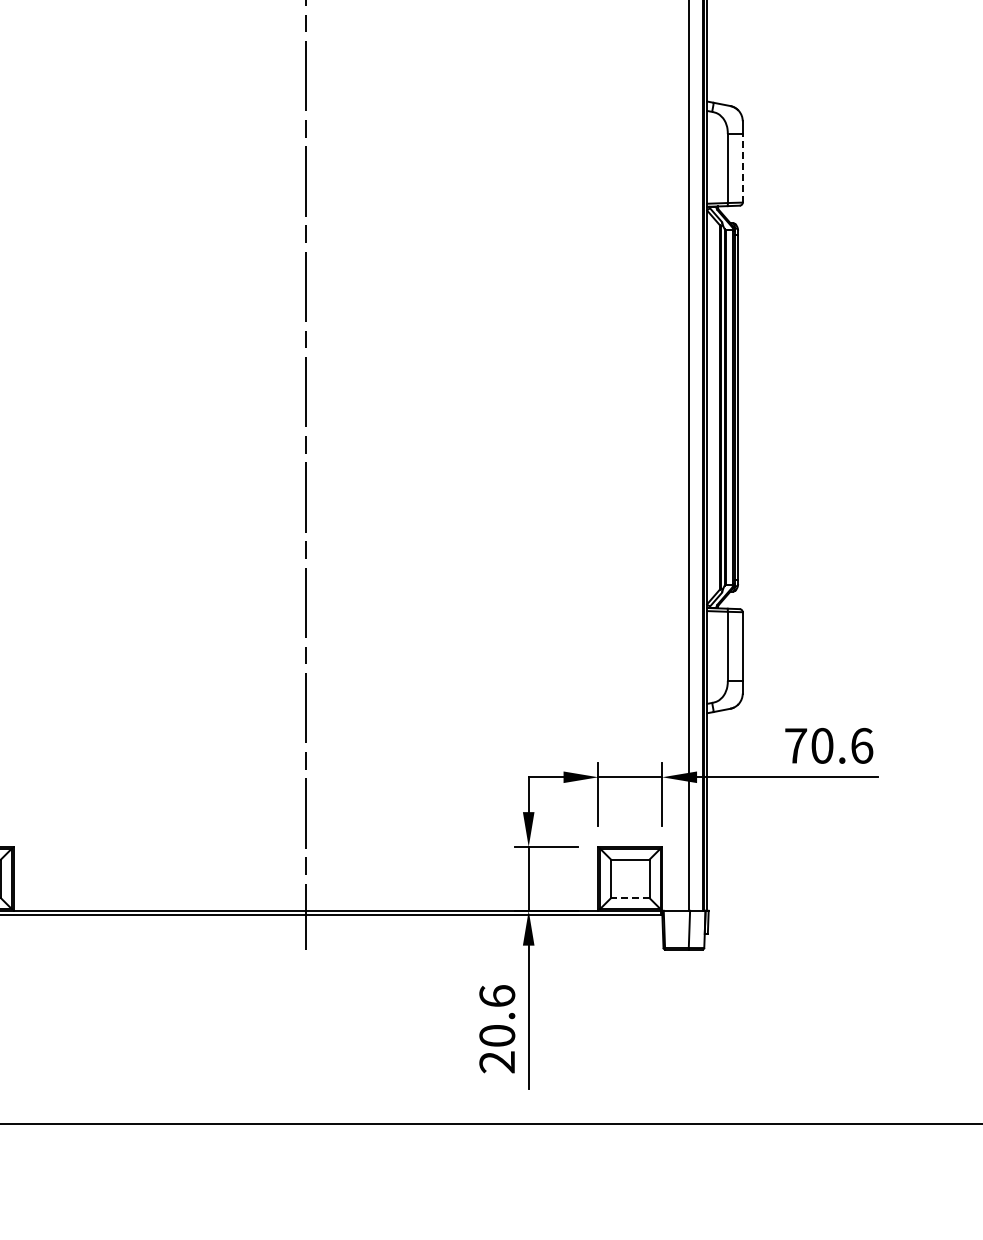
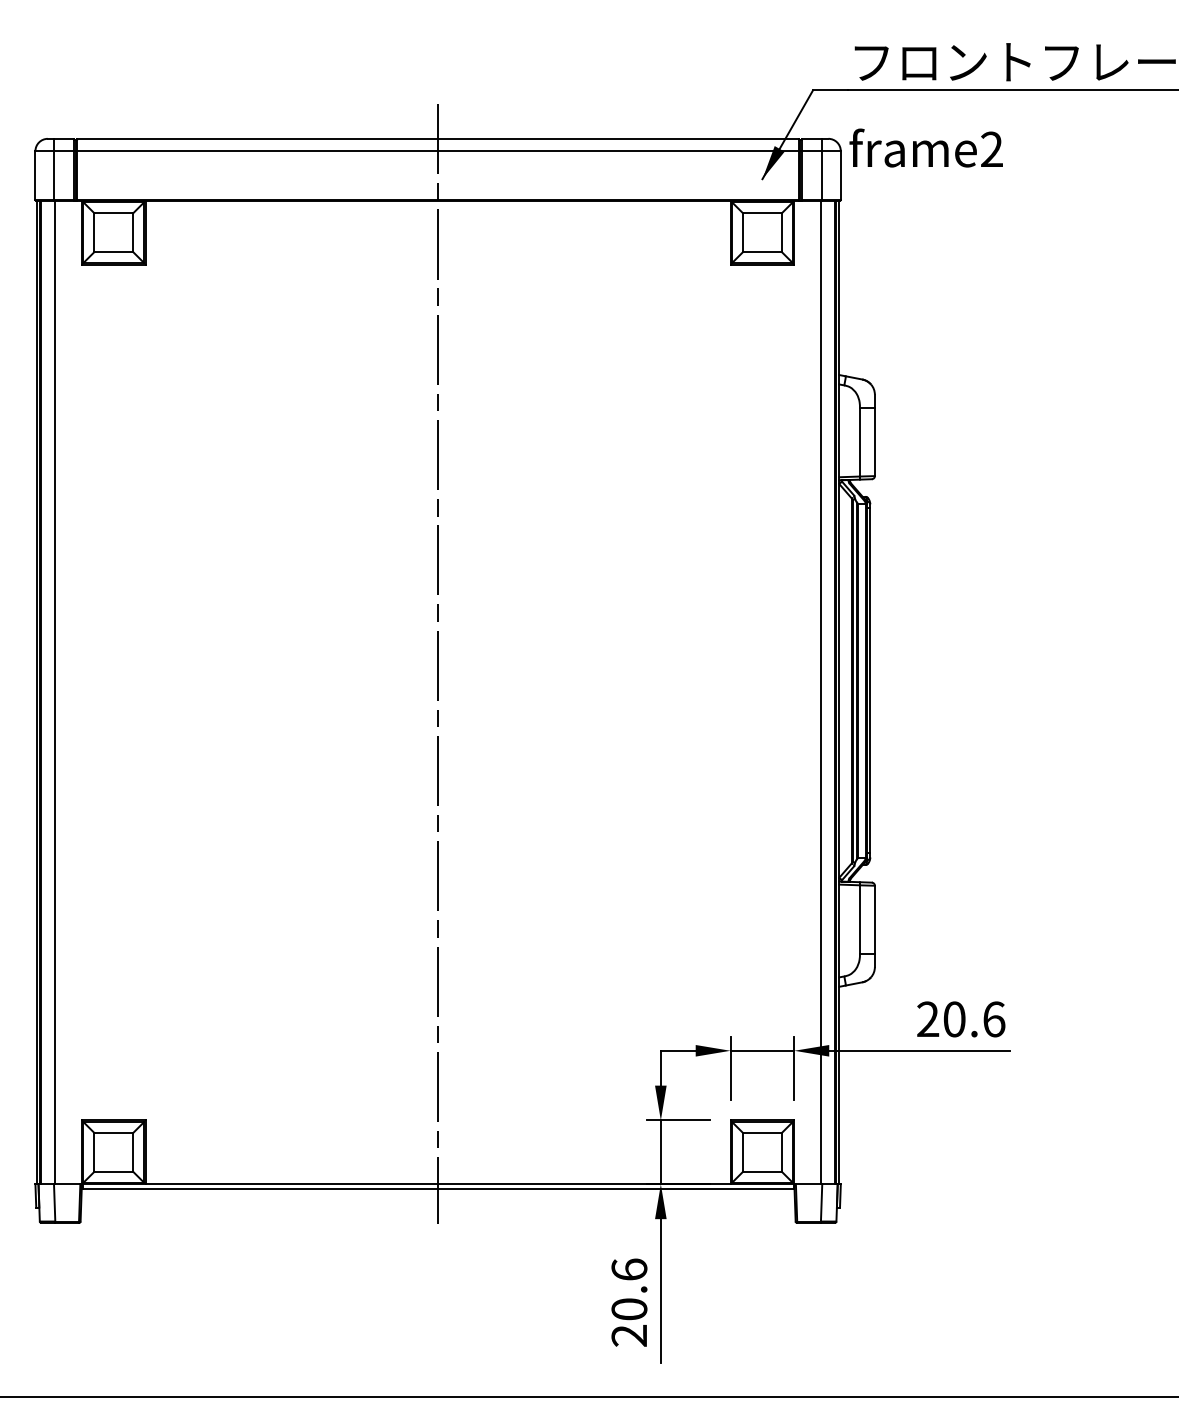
line: (742, 167) -> (874, 441), dashed -> solid
text: (796, 744) -> (928, 1018), 70.6 -> 20.6
line: (629, 897) -> (761, 1171), dashed -> solid

